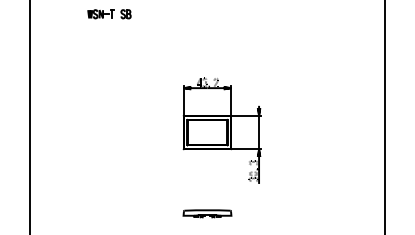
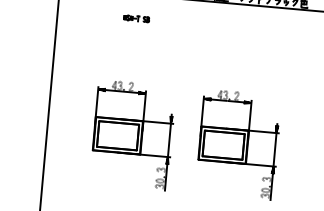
part: (109, 14) -> (136, 18), size x0.6
part: (115, 130) -> (132, 134), added

